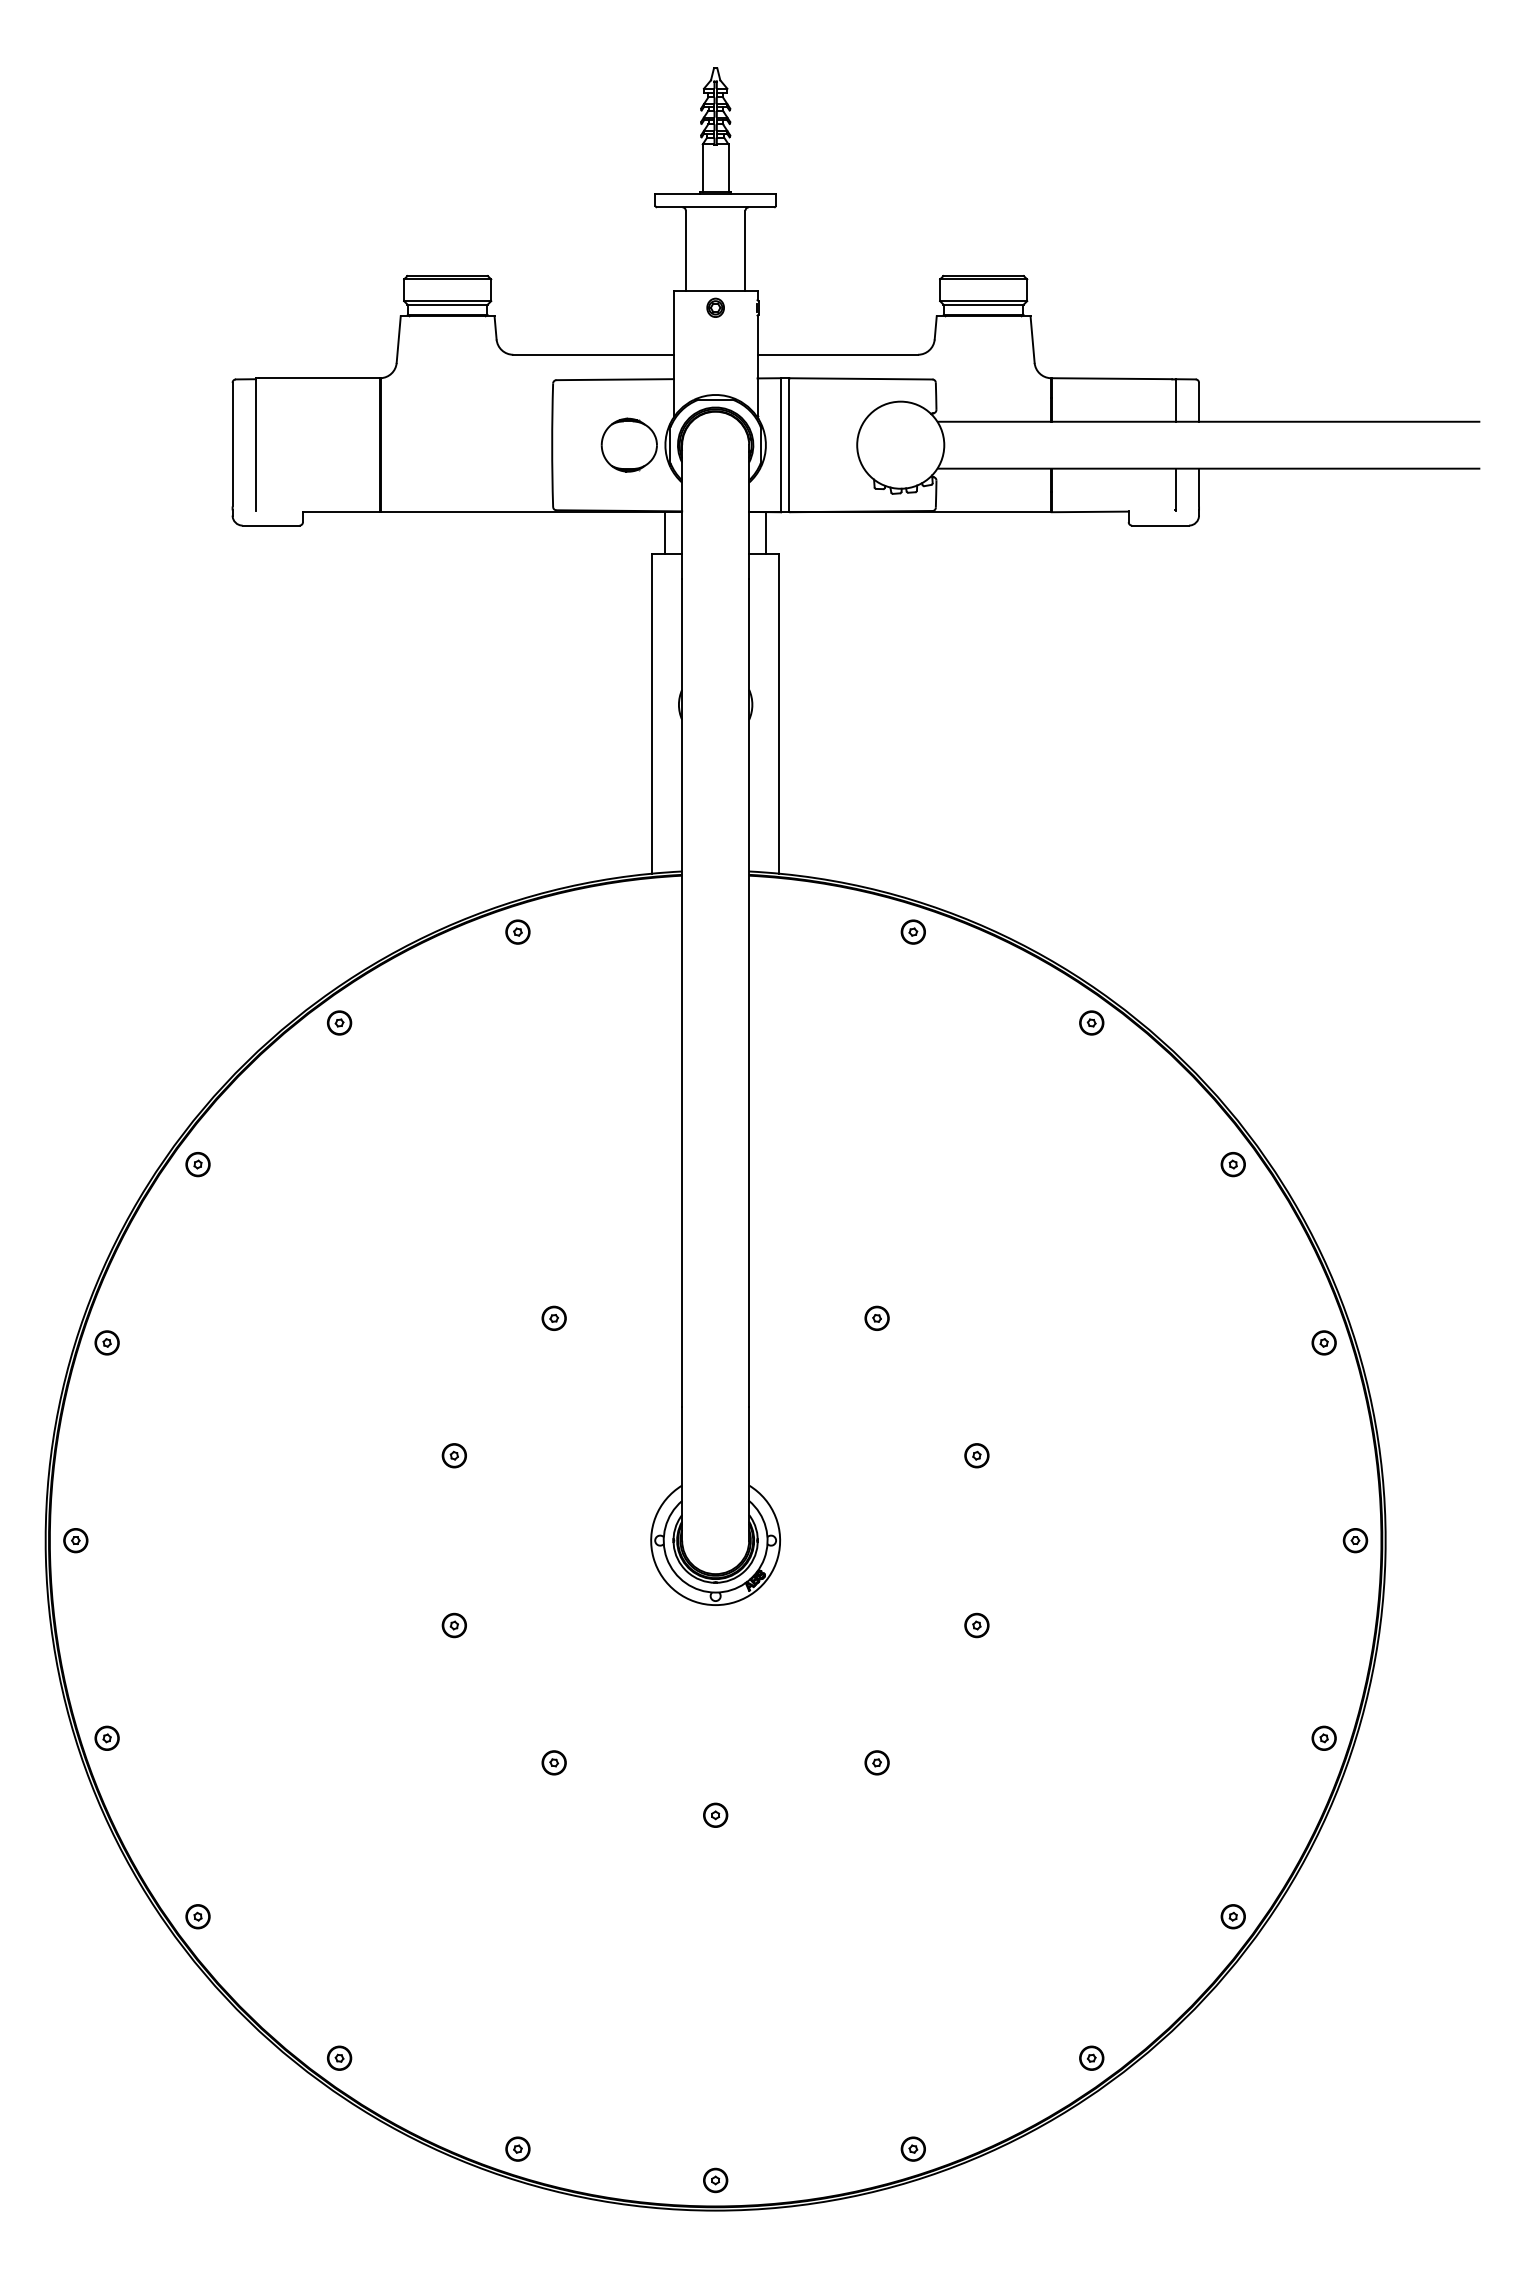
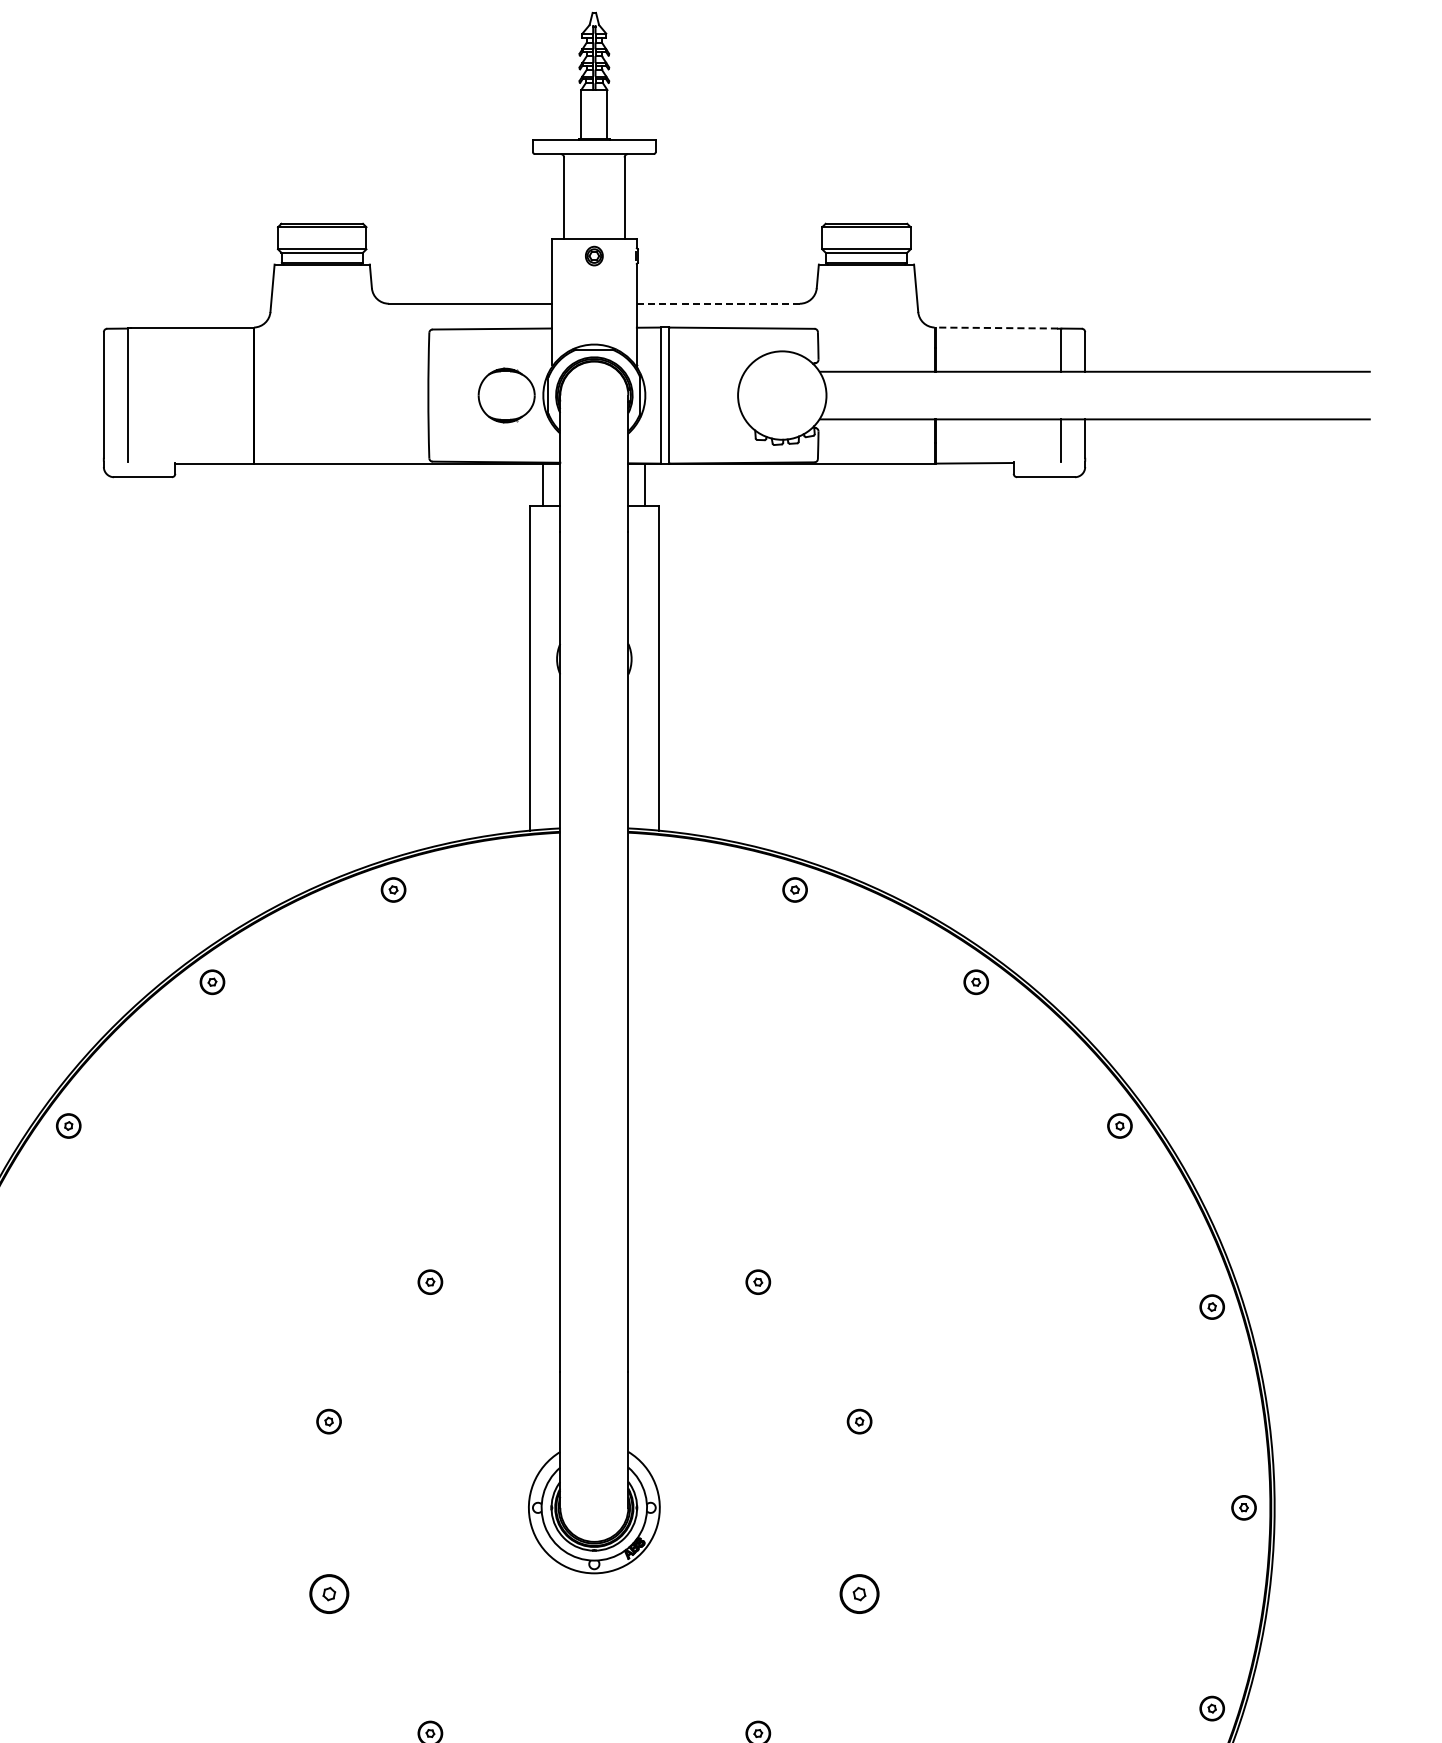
line: (838, 354) -> (719, 303), solid -> dashed
line: (1111, 378) -> (996, 327), solid -> dashed
part: (453, 1625) -> (328, 1594), size x1.6
part: (976, 1625) -> (859, 1594), size x1.6

